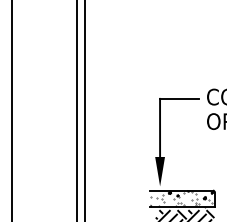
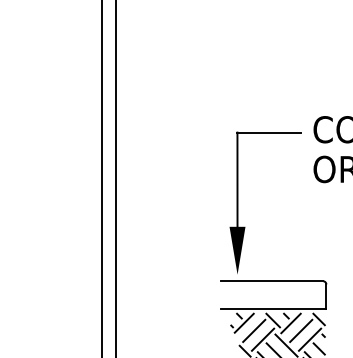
hatch: (181, 198) -> (272, 294), removed

